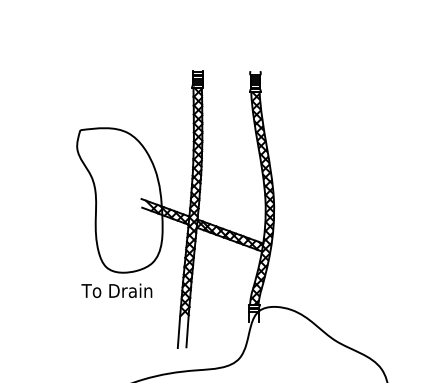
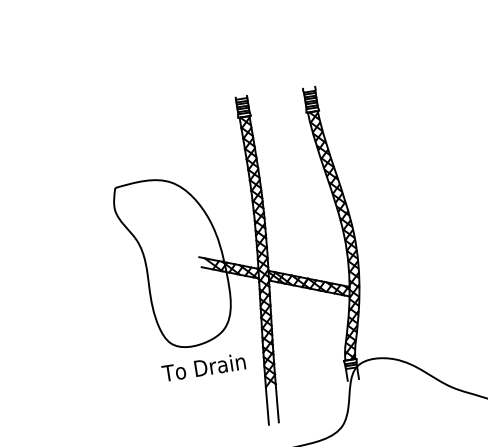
text: (116, 290) -> (203, 367), moved

